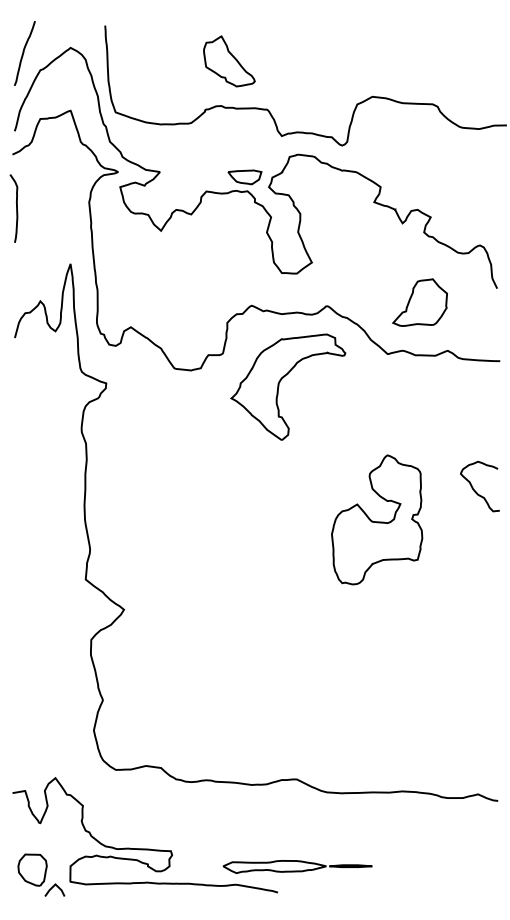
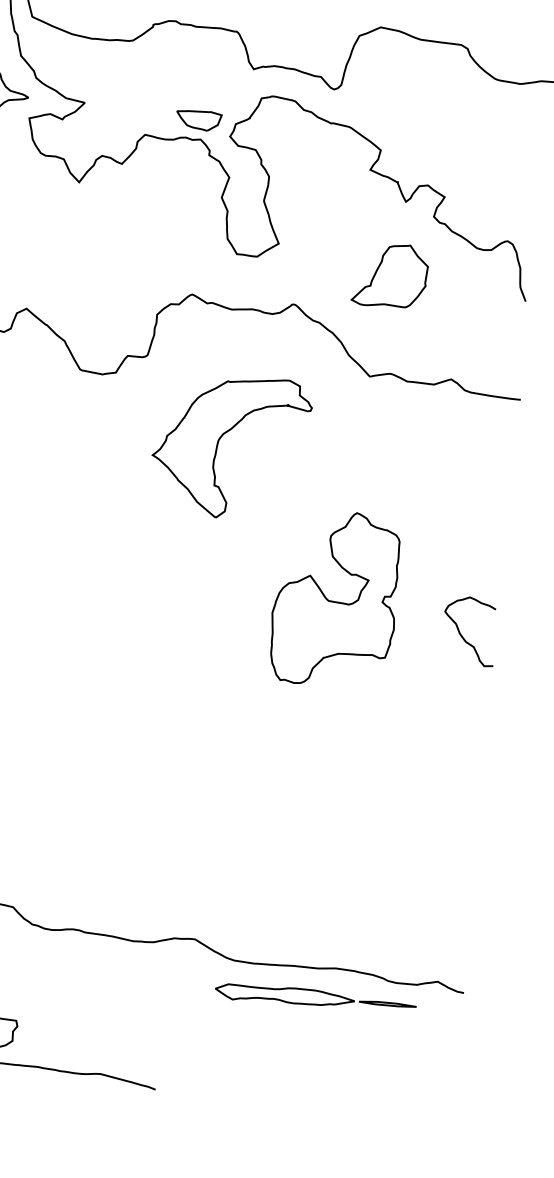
part: (419, 302) -> (389, 275), moved
part: (280, 382) -> (220, 439), moved
curve: (475, 490) -> (462, 635), moved
part: (297, 866) -> (315, 998), moved

